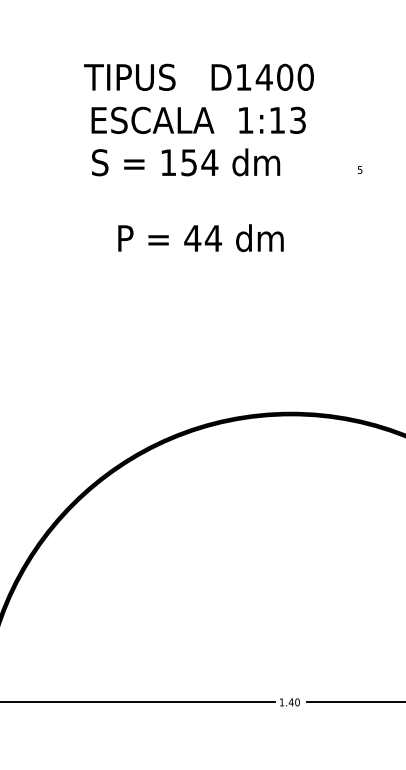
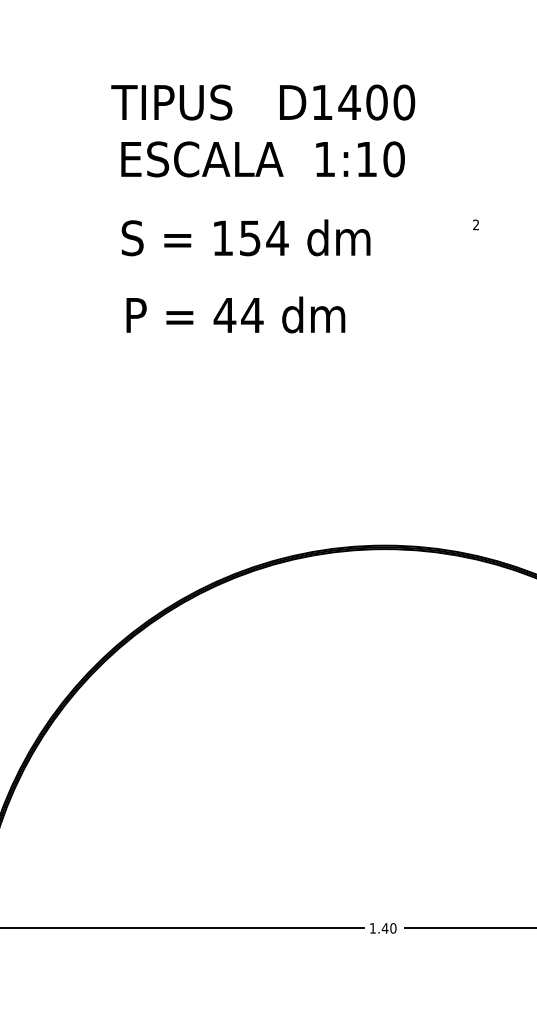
text: (297, 120) -> (393, 159), 1:13 -> 1:10
text: (185, 162) -> (245, 237), moved
text: (360, 169) -> (476, 224), 5 -> 2
text: (200, 237) -> (235, 314), moved

